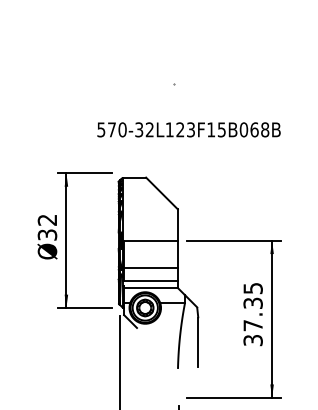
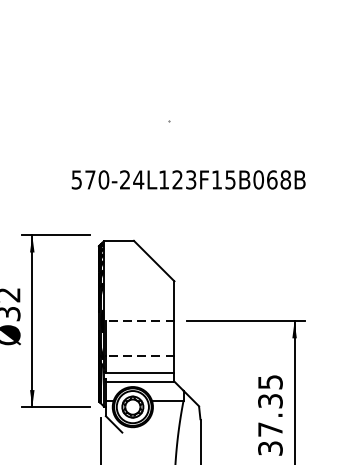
text: (144, 129) -> (131, 179), 570-32L123F15B068B -> 570-24L123F15B068B
line: (151, 240) -> (140, 321), solid -> dashed
line: (151, 267) -> (140, 355), solid -> dashed

